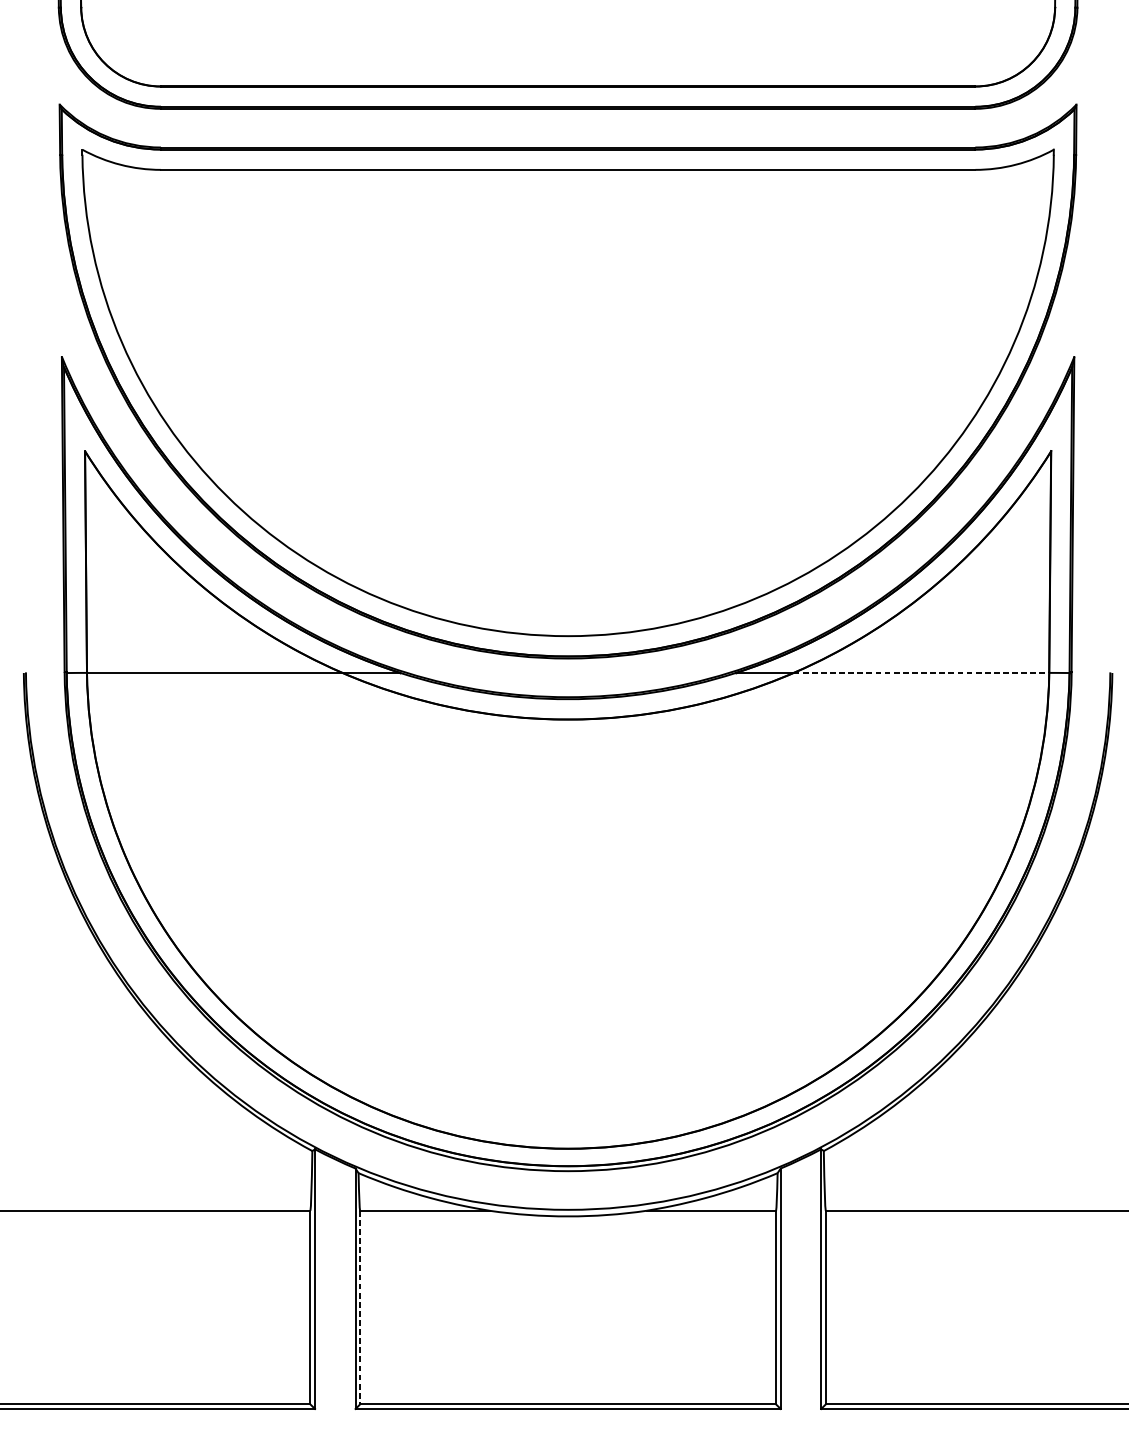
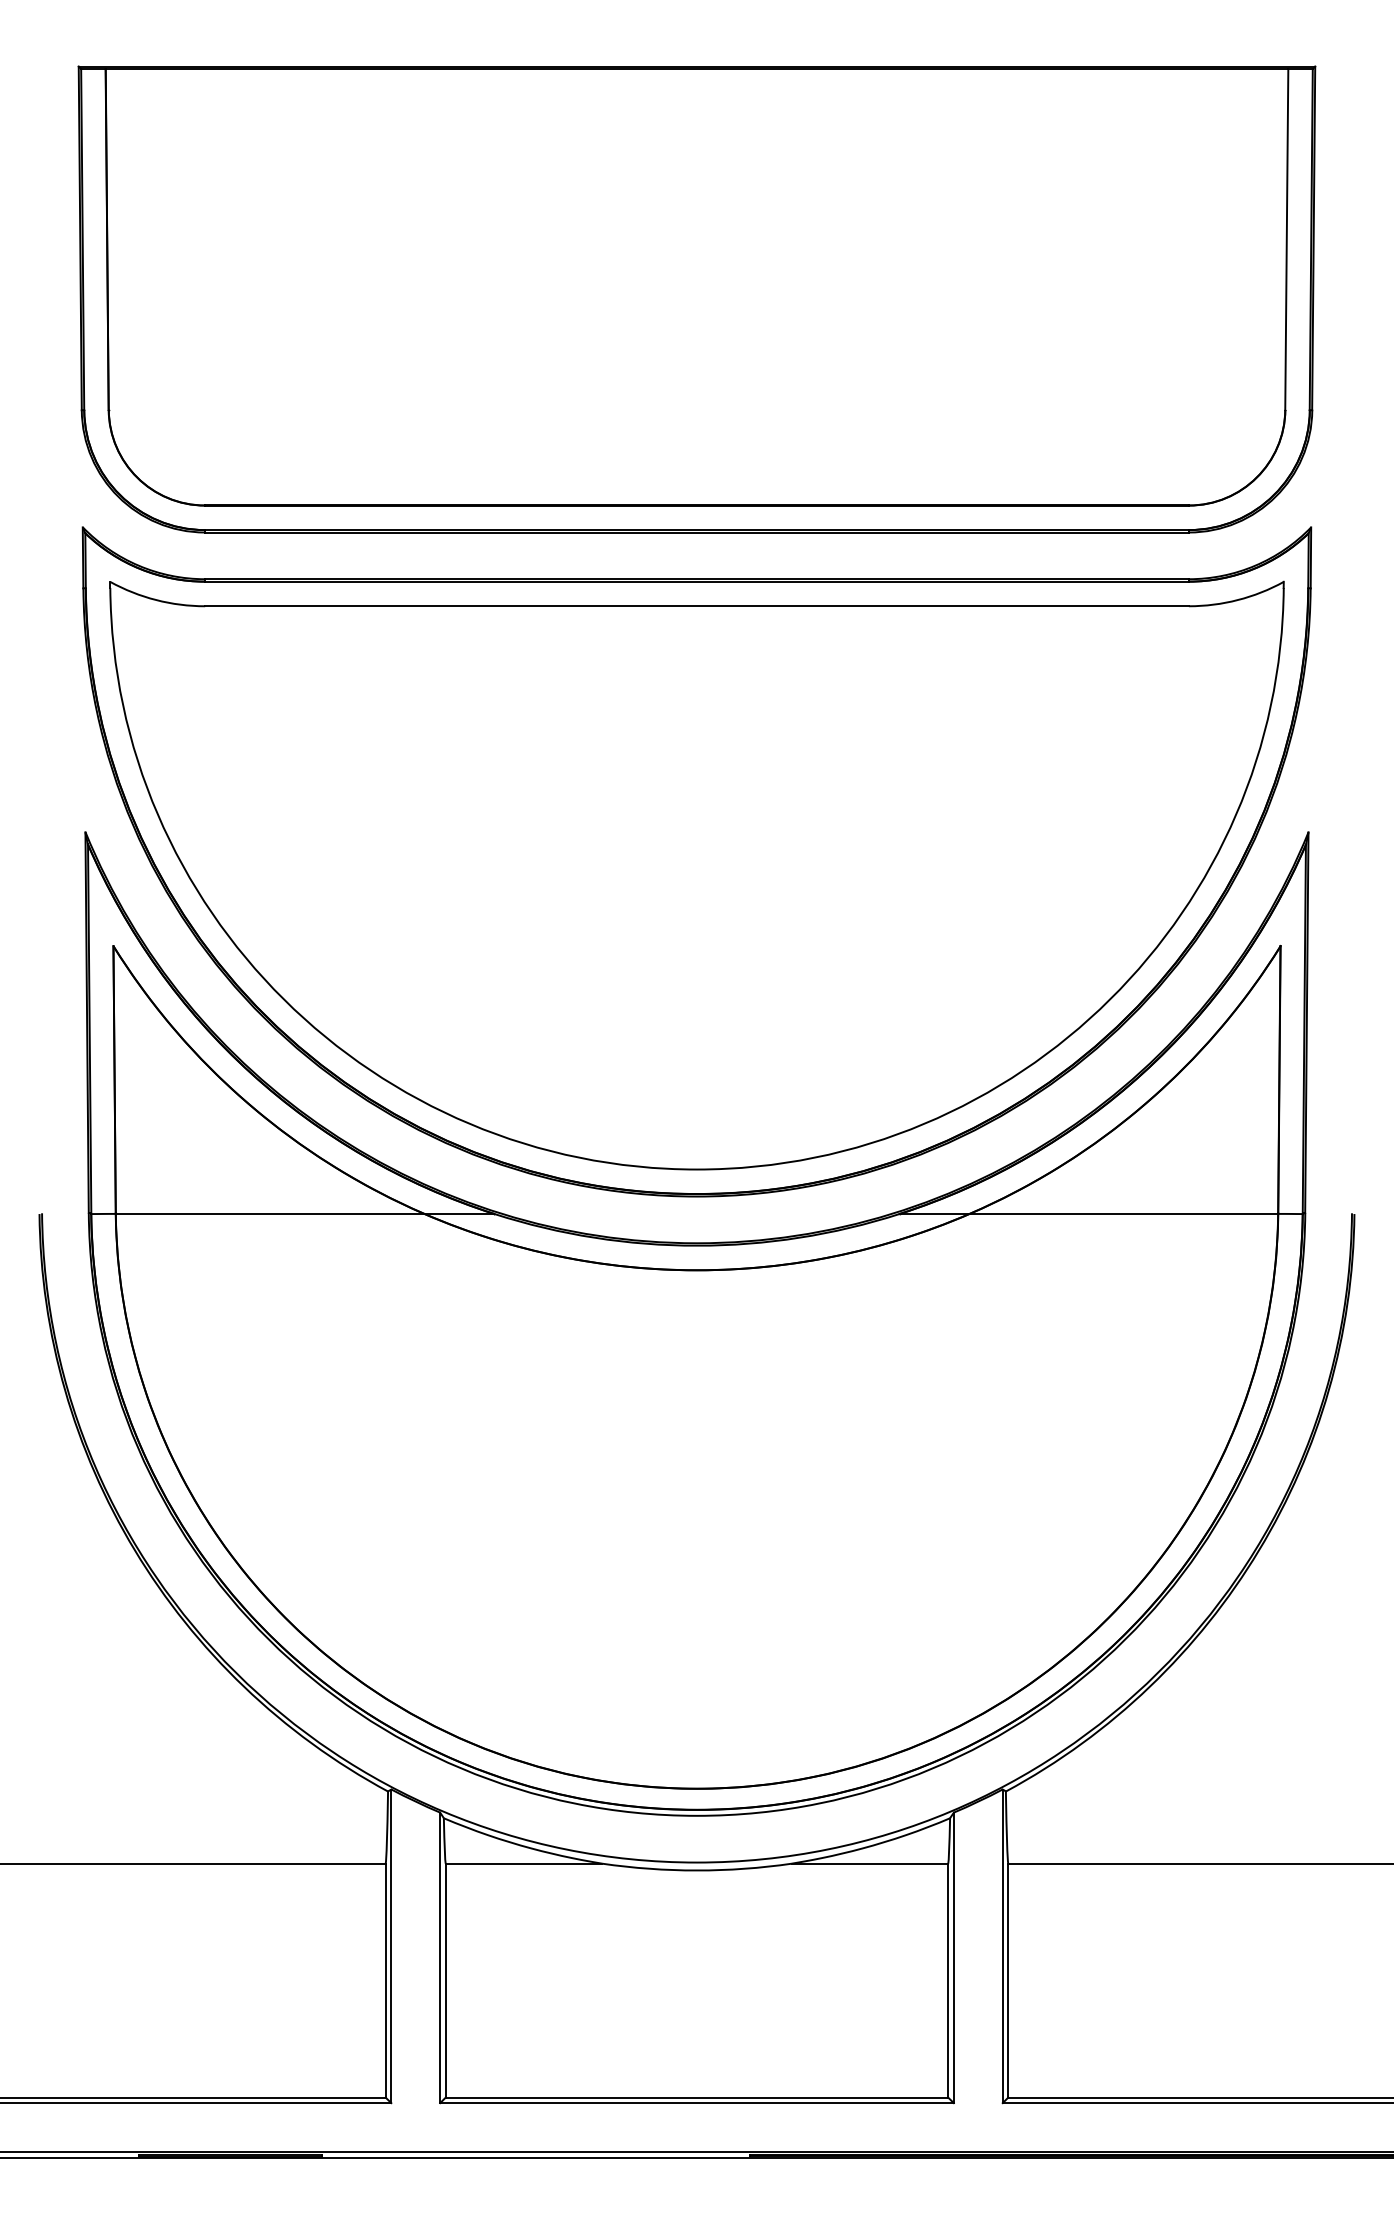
line: (922, 673) -> (1124, 1214), dashed -> solid
line: (359, 1307) -> (445, 1980), dashed -> solid

